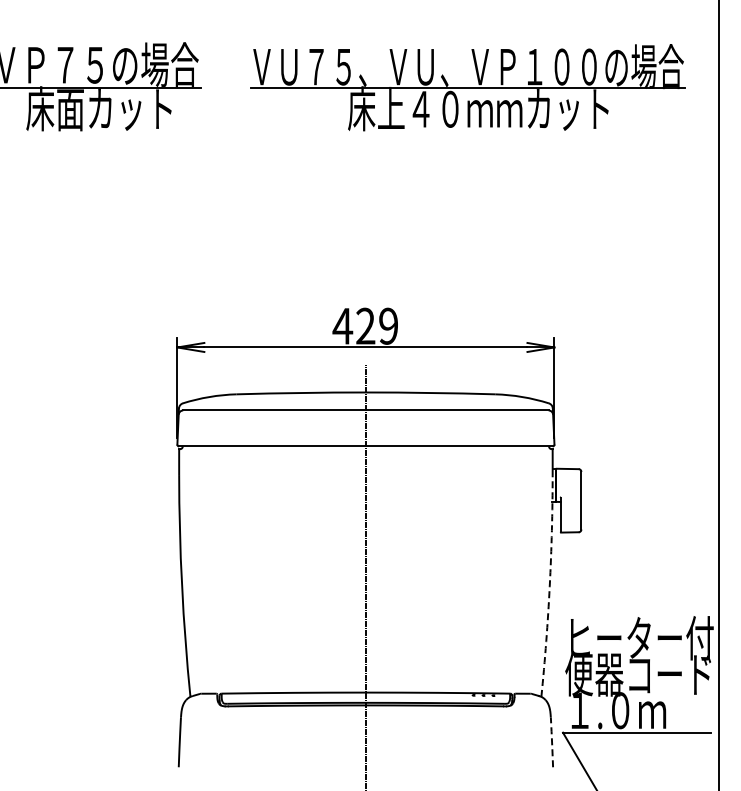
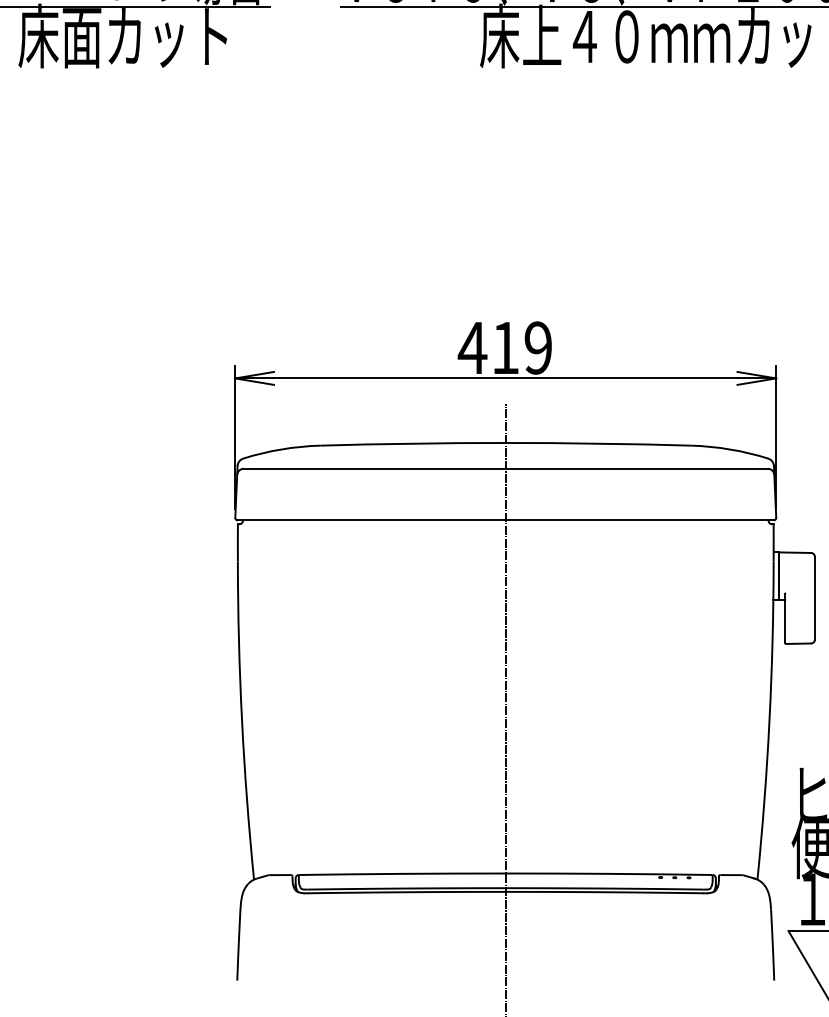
text: (365, 325) -> (505, 346), 429 -> 419
arc: (549, 586) -> (769, 721), dashed -> solid
line: (552, 742) -> (773, 945), dashed -> solid

